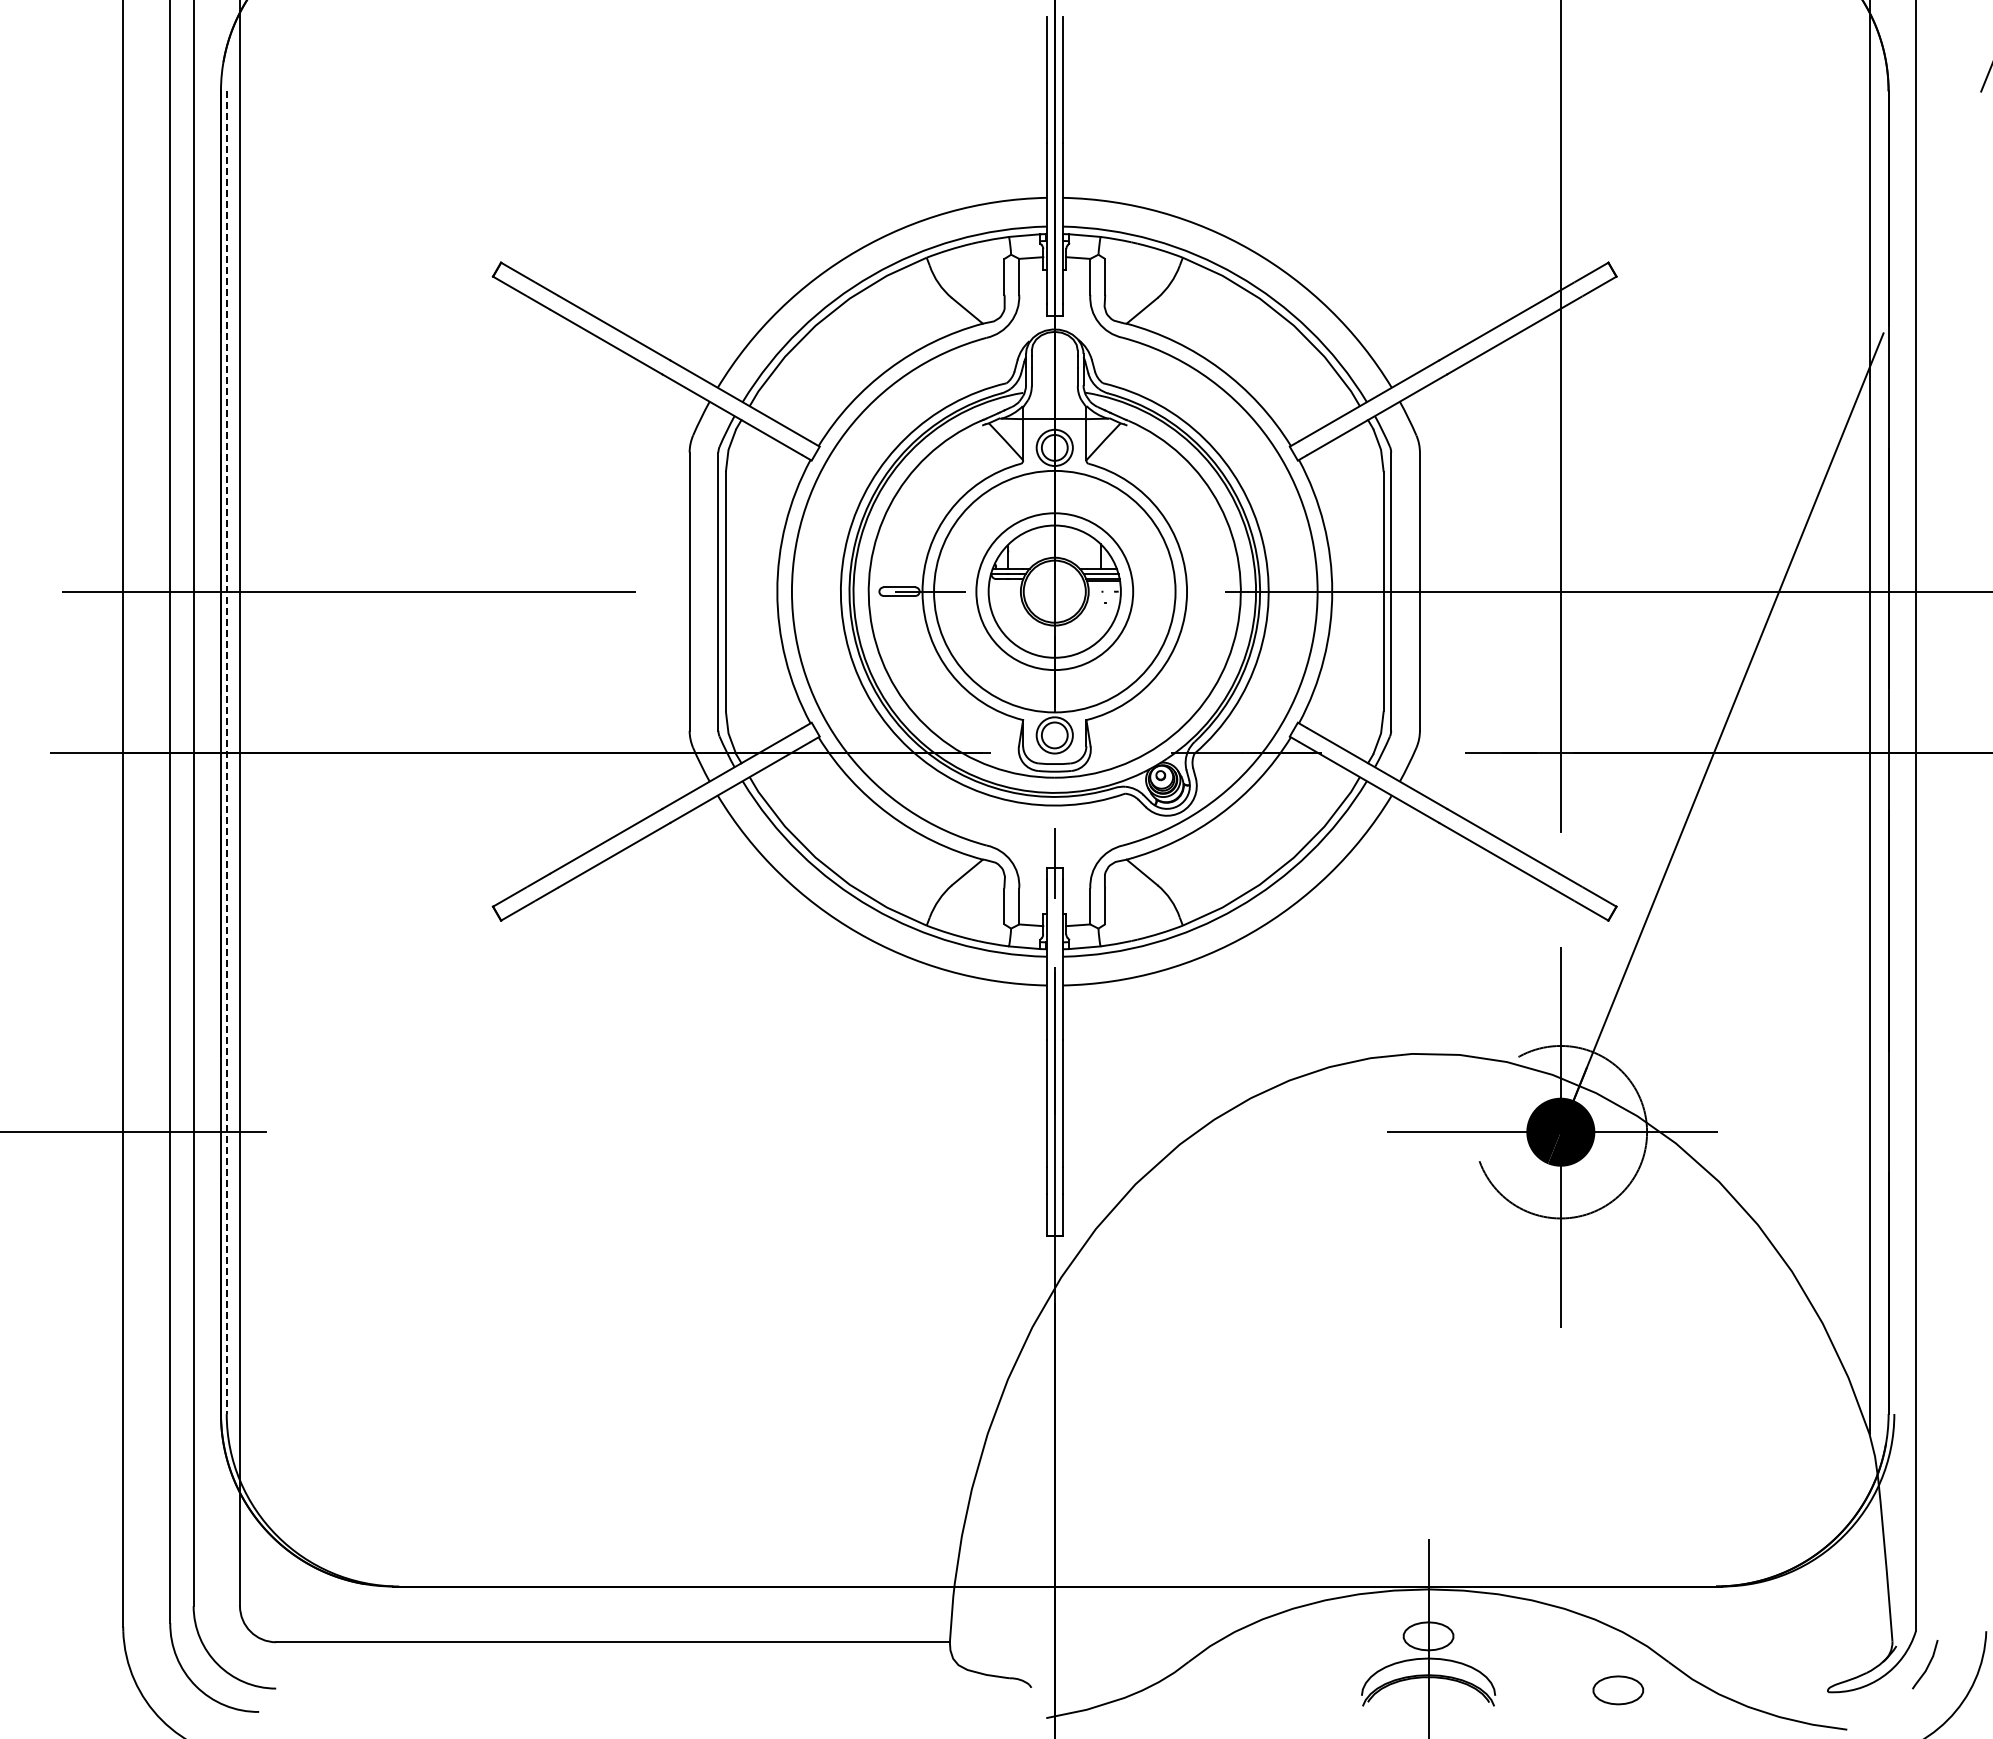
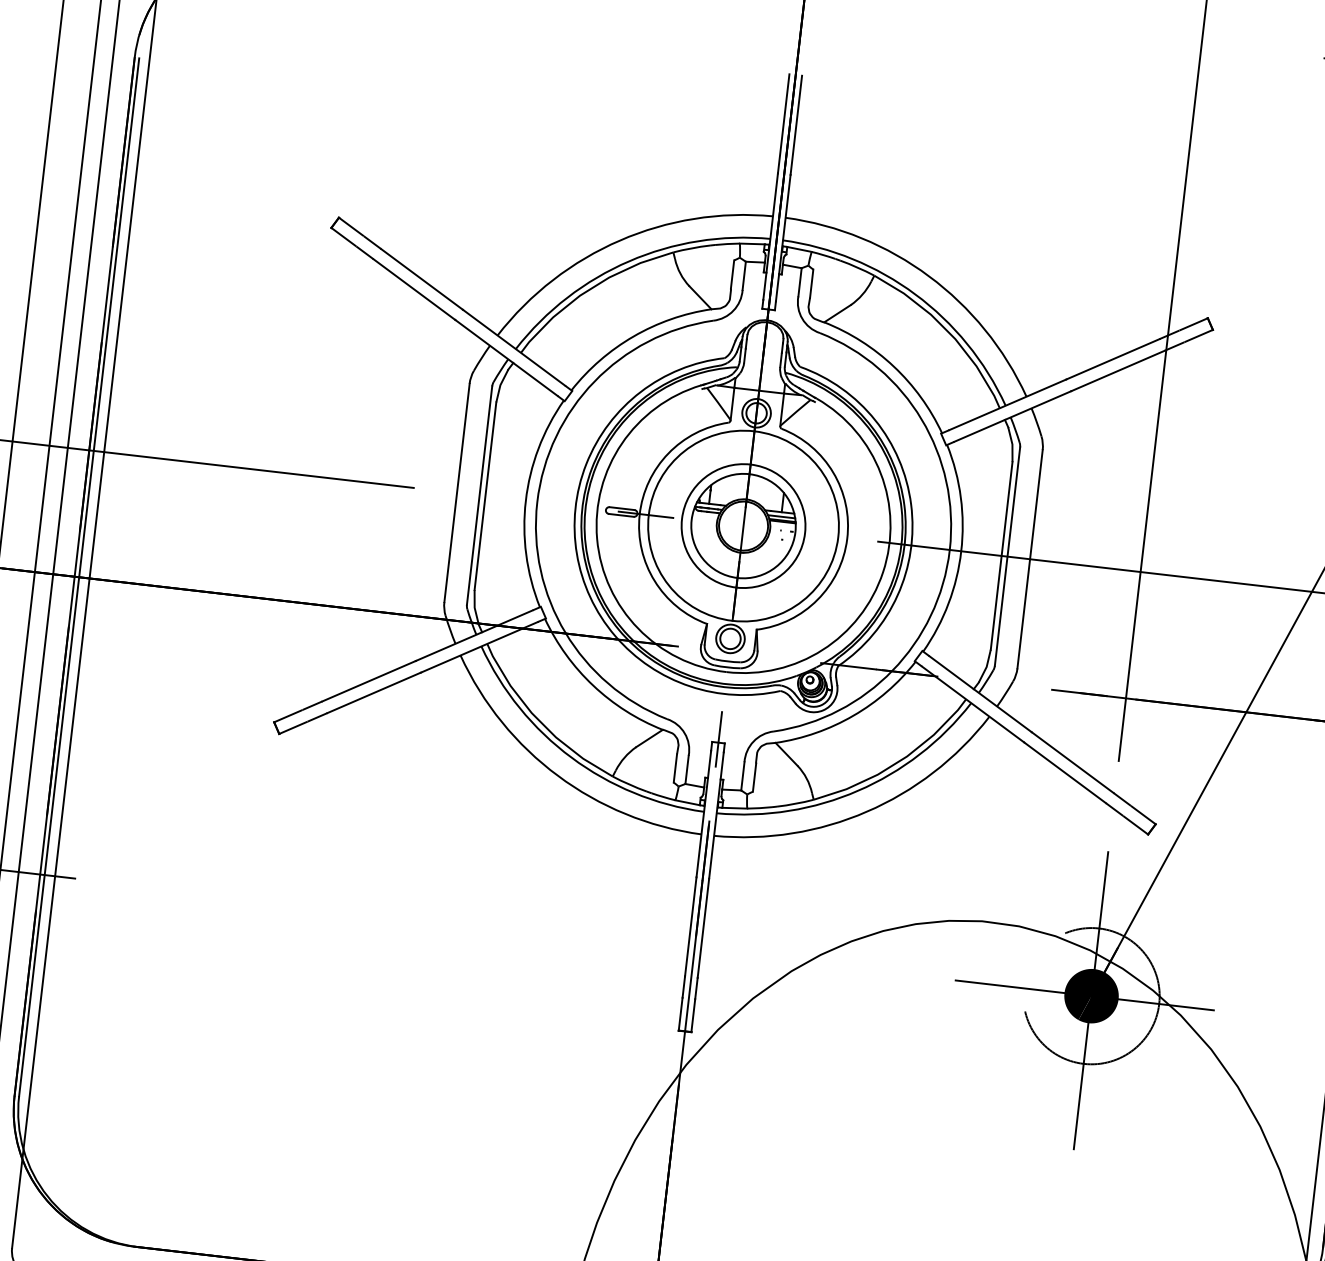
line: (226, 753) -> (78, 577), dashed -> solid

